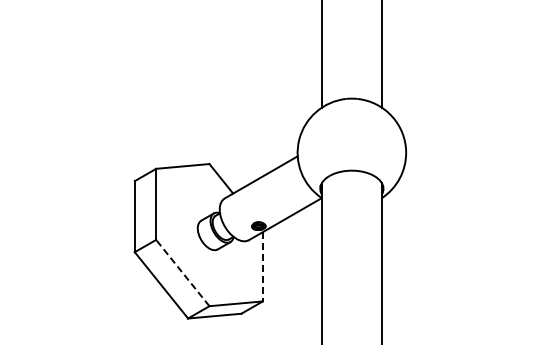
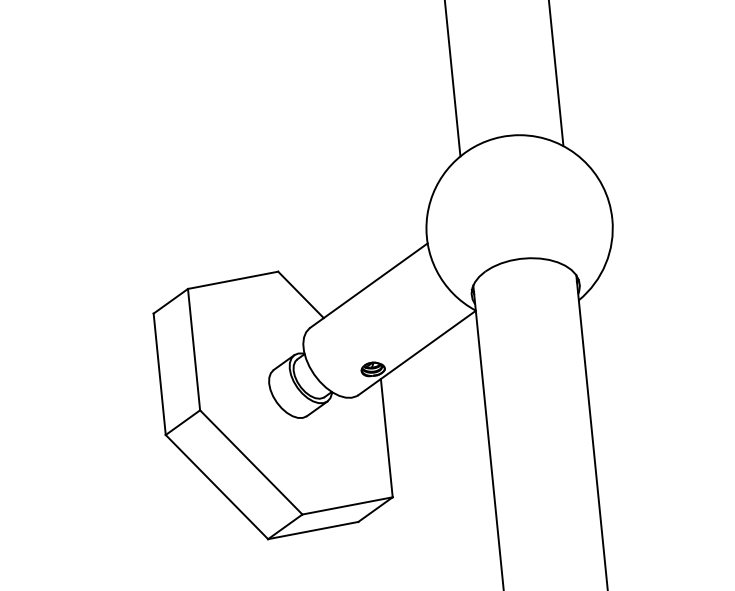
line: (262, 266) -> (386, 437), dashed -> solid
line: (182, 273) -> (250, 463), dashed -> solid

